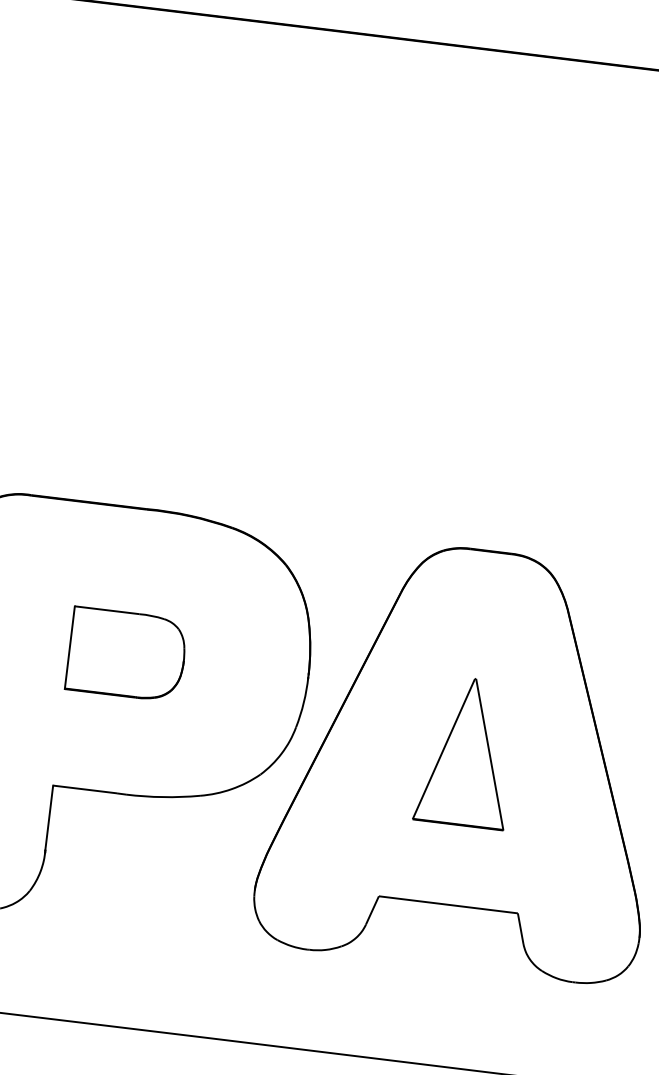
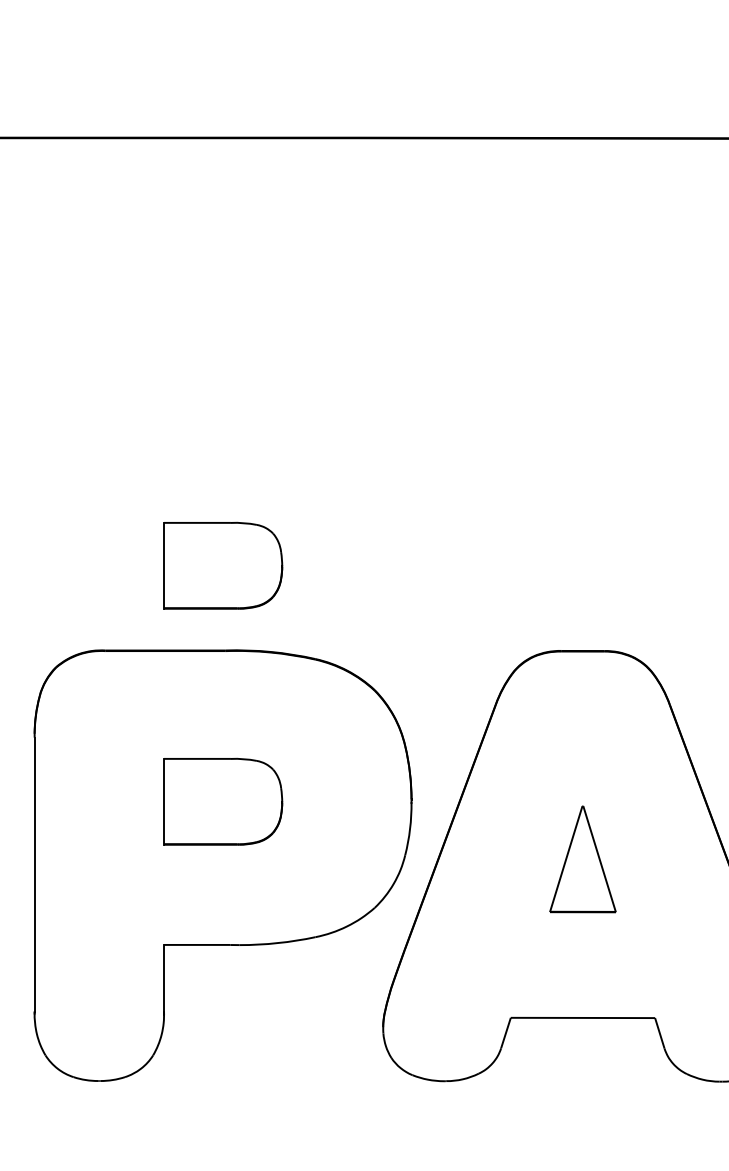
part: (154, 426) -> (223, 565), added
part: (466, 751) -> (582, 858), size x0.7

